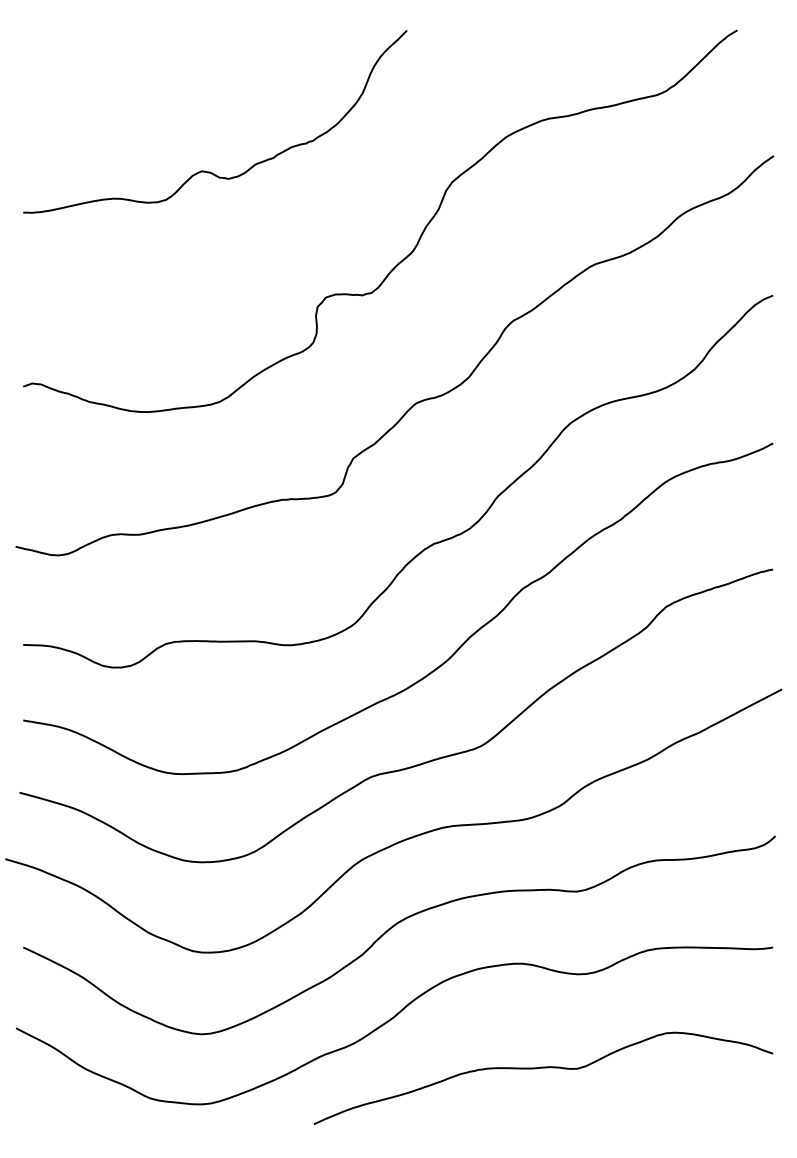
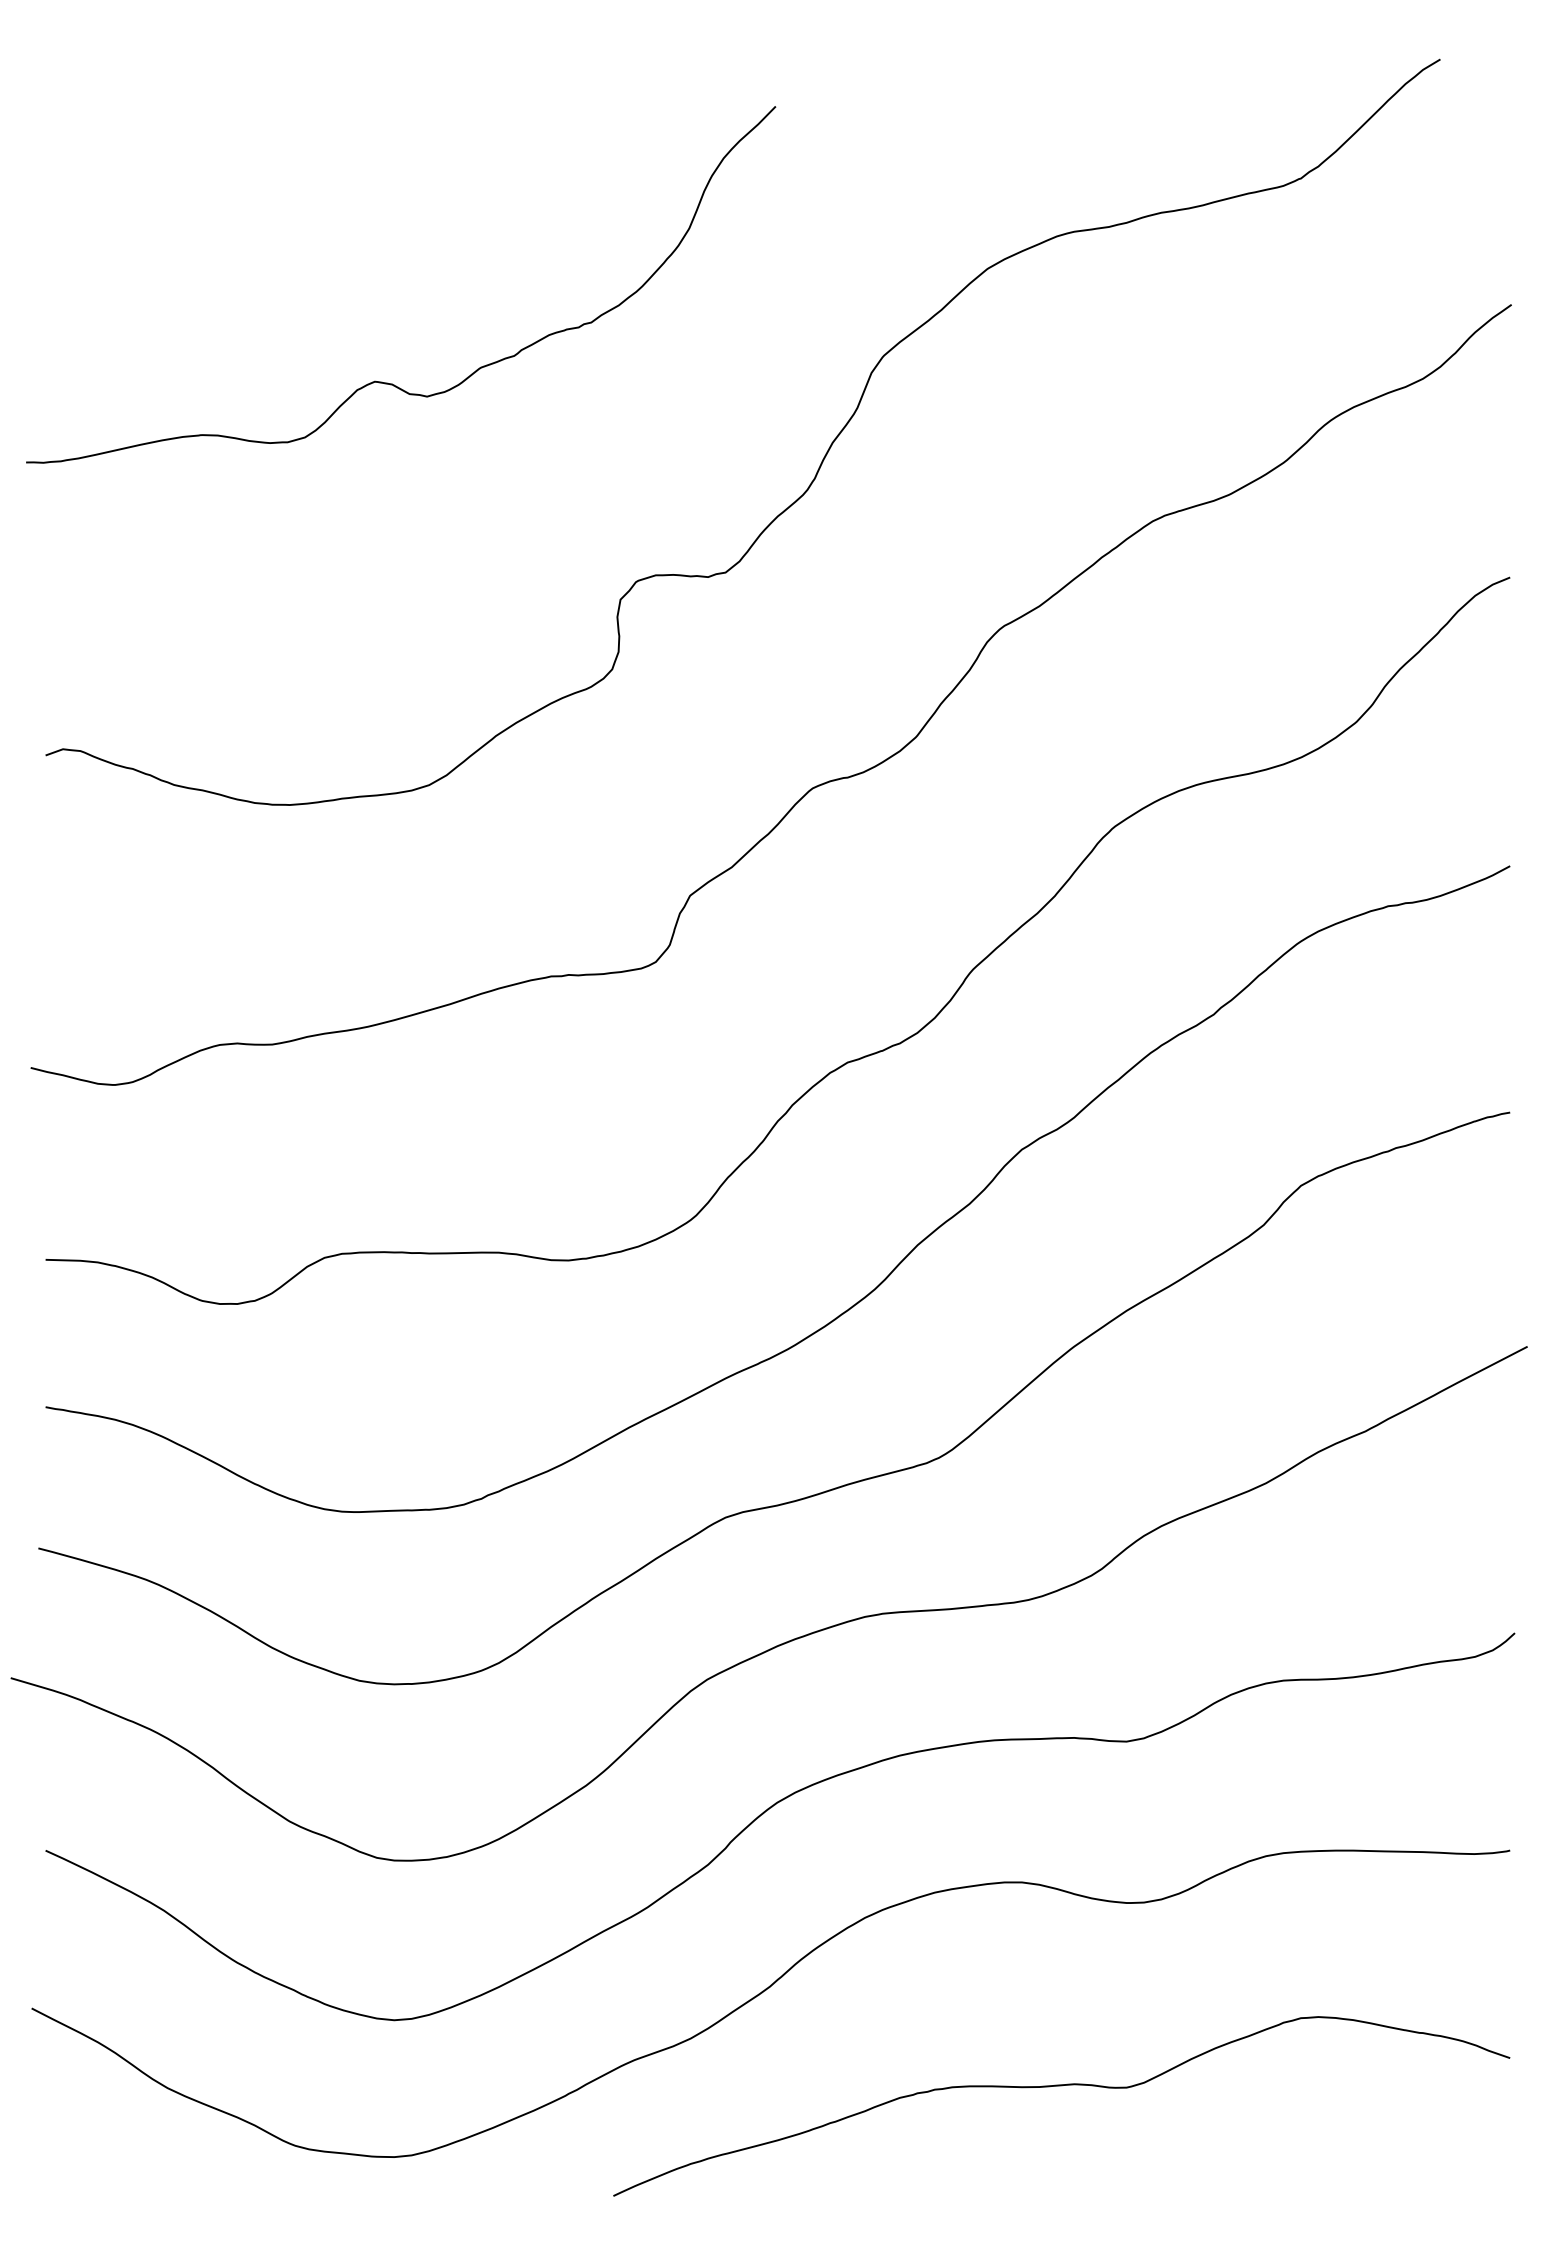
curve: (204, 170) -> (380, 380), moved

